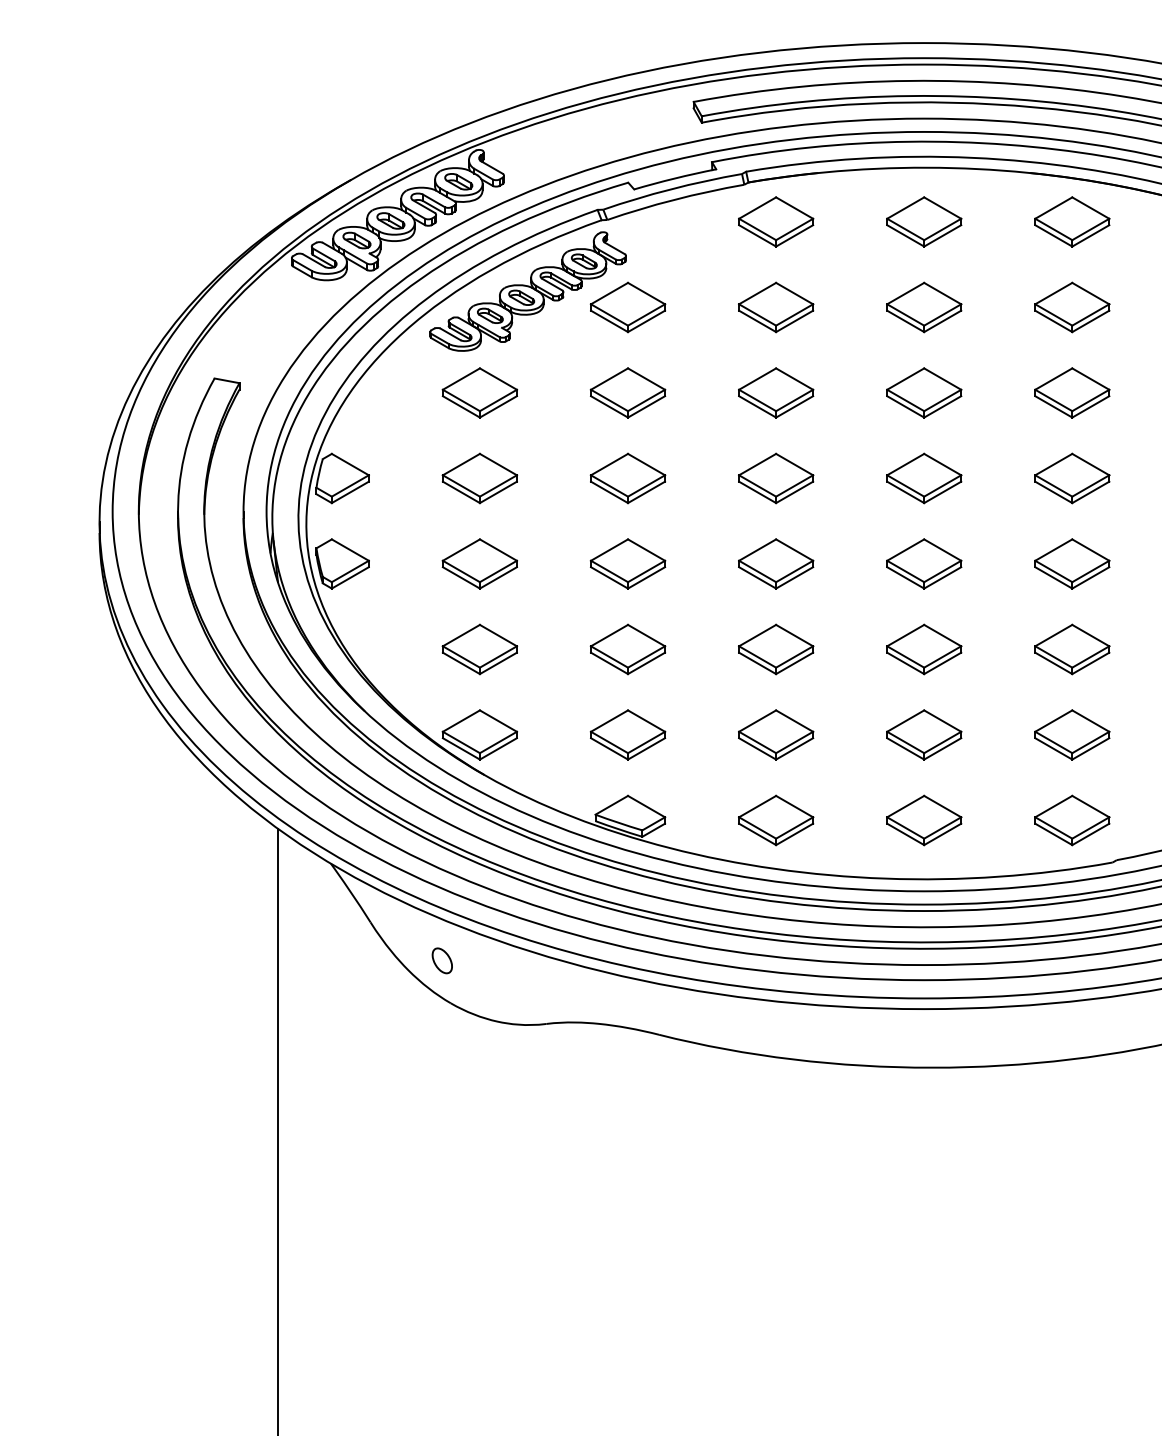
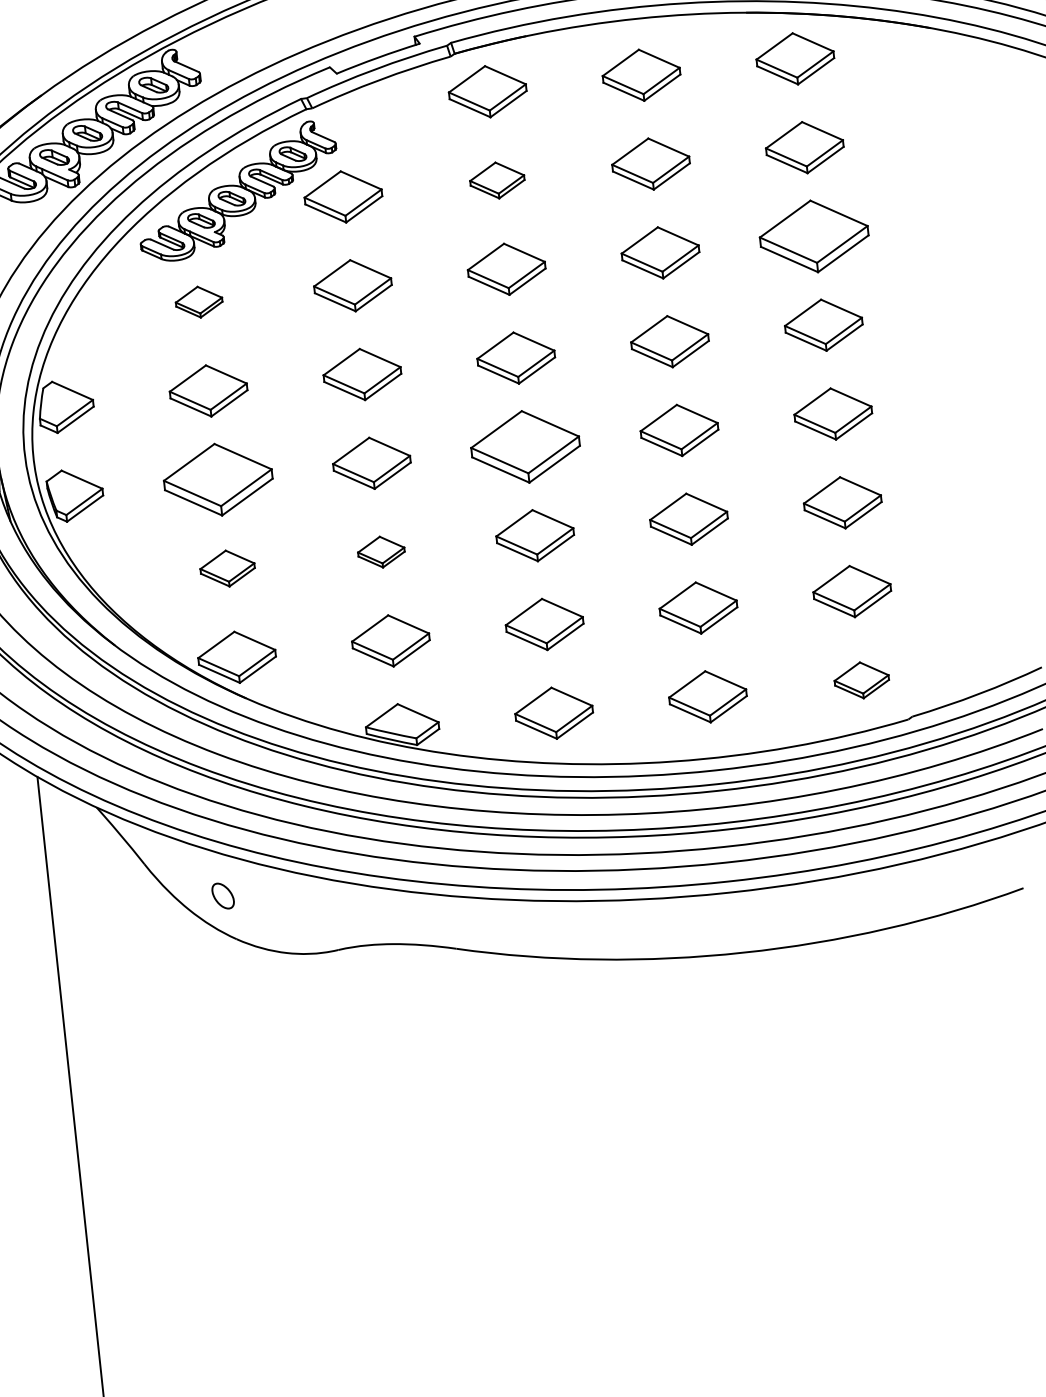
part: (776, 307) -> (497, 180), size x0.7
part: (479, 392) -> (198, 301), size x0.6
part: (1072, 392) -> (814, 235), size x1.4
part: (479, 563) -> (217, 479), size x1.4
part: (776, 563) -> (526, 446), size x1.4
part: (479, 649) -> (227, 568), size x0.7
part: (627, 649) -> (380, 552), size x0.6
part: (1072, 820) -> (861, 680), size x0.7

